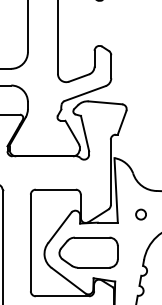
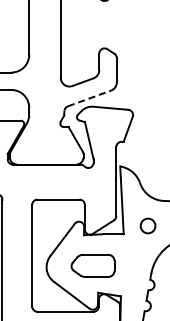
line: (85, 93) -> (89, 98), solid -> dashed
circle: (141, 214) -> (148, 225), size x1.4
part: (88, 252) -> (92, 265), size x0.7

